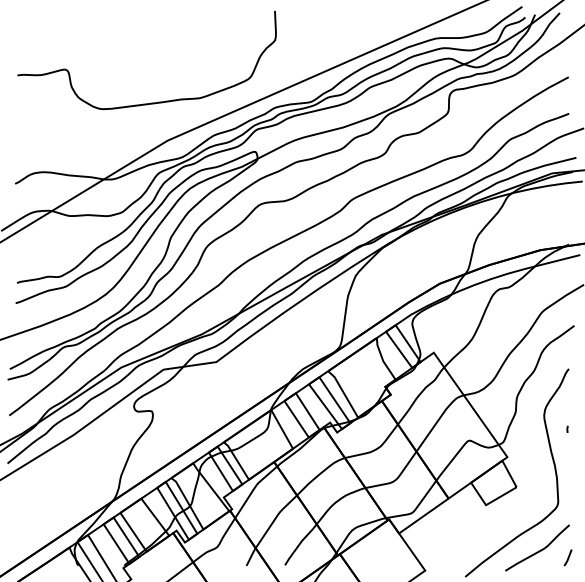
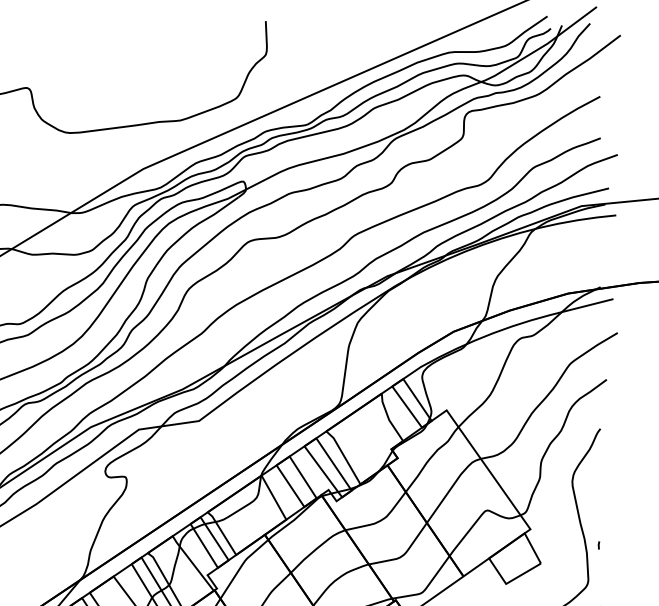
line: (567, 428) -> (598, 544), moved

